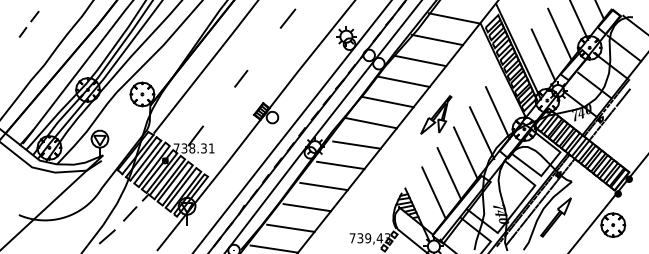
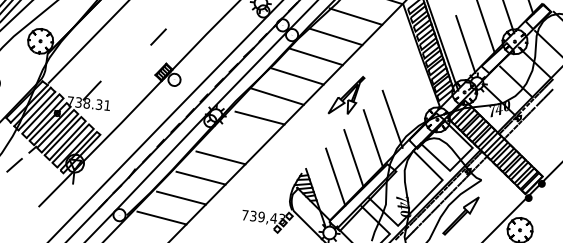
line: (241, 78) -> (158, 36), moved
line: (497, 112) -> (411, 99), removed
line: (340, 165) -> (240, 137), removed

